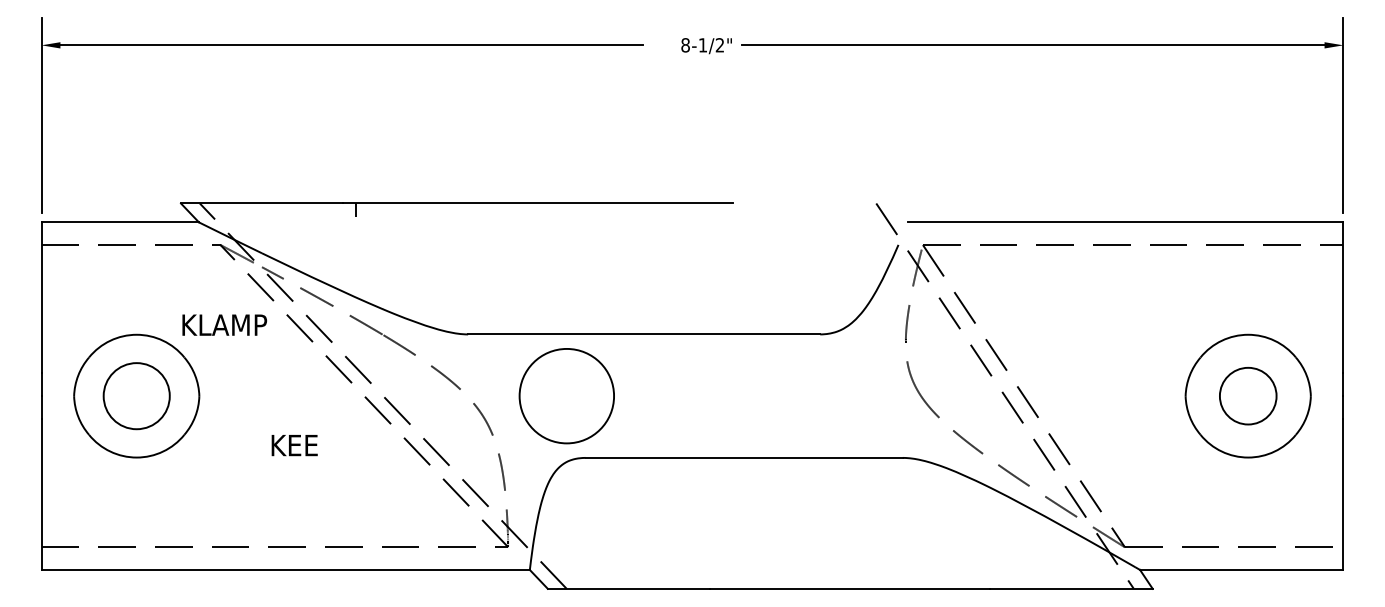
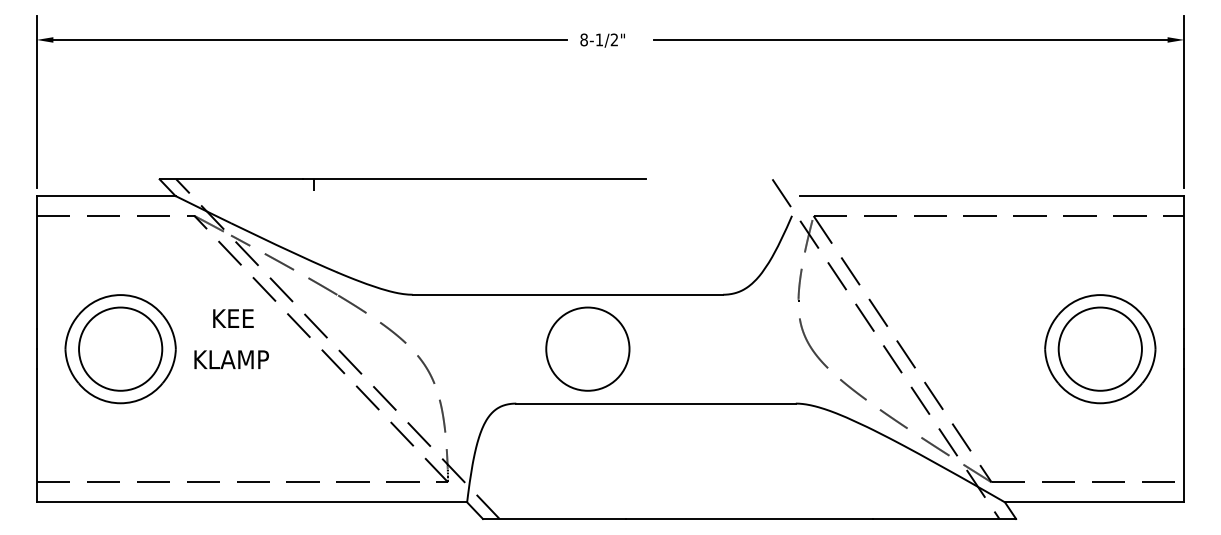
text: (706, 46) -> (602, 40), moved
text: (224, 324) -> (231, 359), moved
circle: (136, 395) -> (120, 348), size x1.43
circle: (1248, 395) -> (1100, 348), size x1.67
circle: (566, 396) -> (587, 349), moved
text: (294, 445) -> (233, 318), moved

